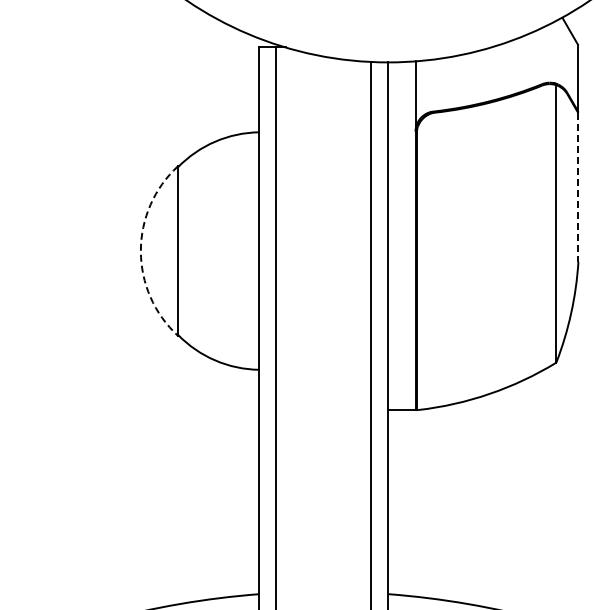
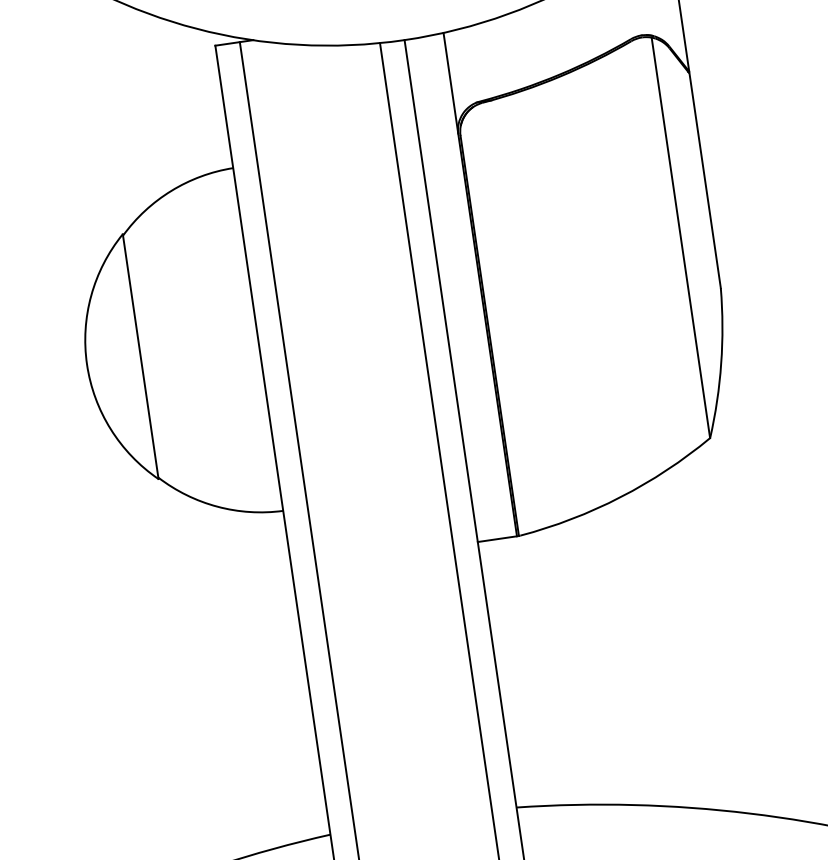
line: (578, 188) -> (705, 182), dashed -> solid
arc: (140, 251) -> (86, 365), dashed -> solid

